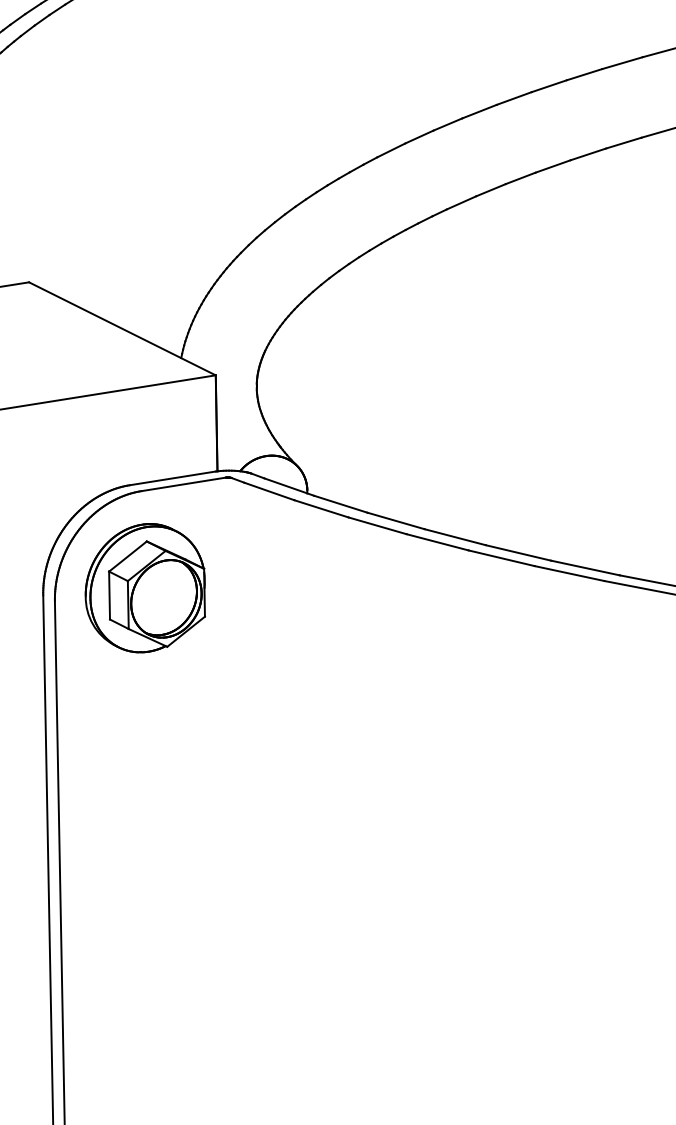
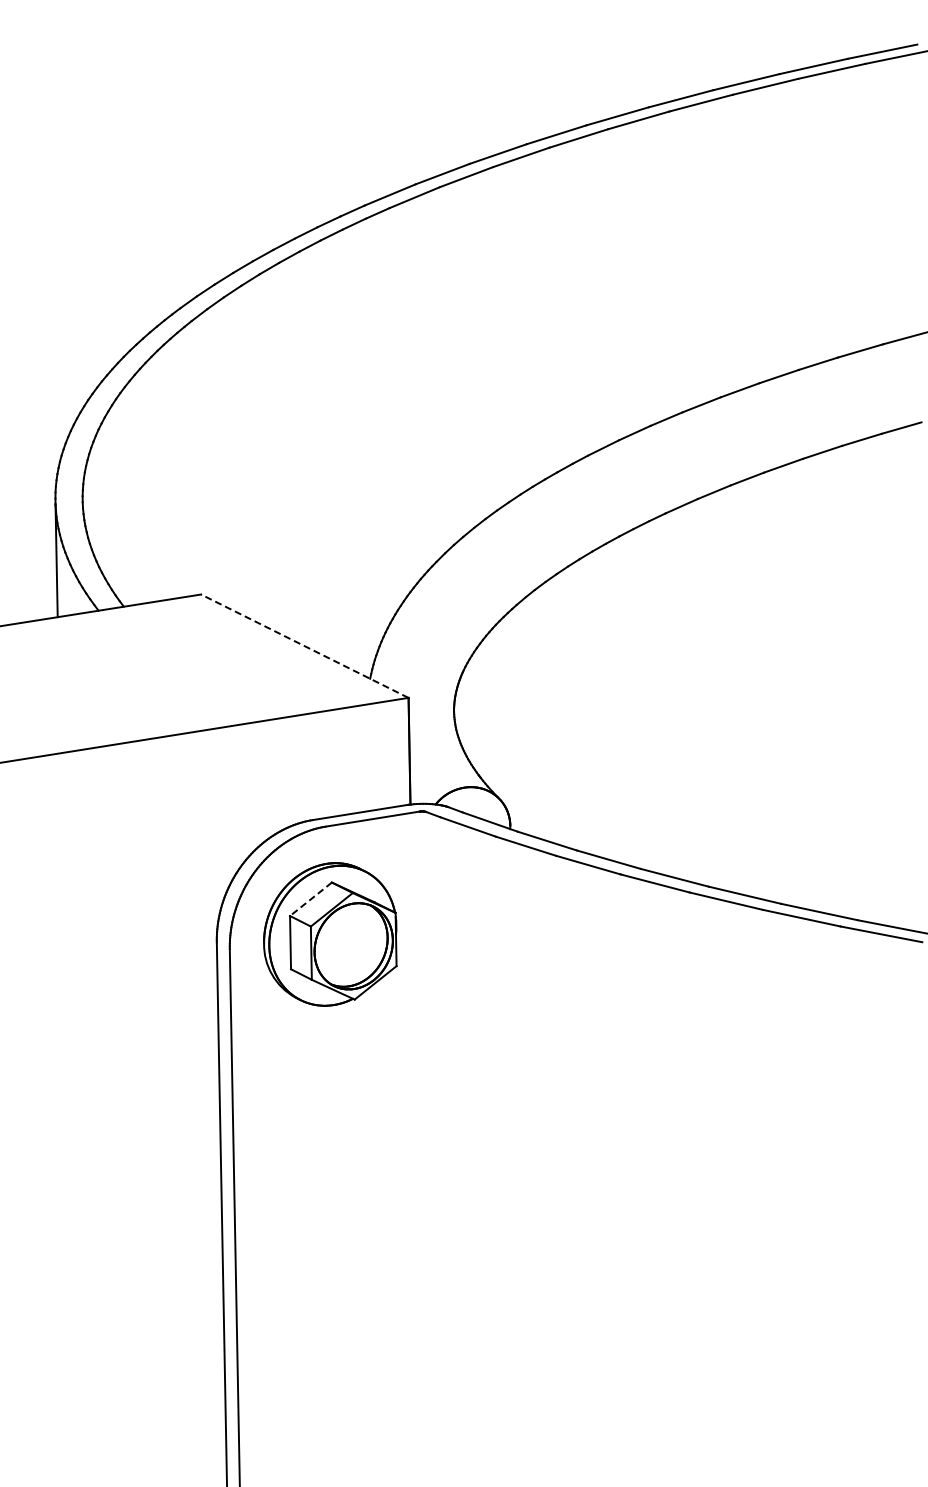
line: (122, 329) -> (304, 646), solid -> dashed
line: (128, 556) -> (311, 899), solid -> dashed

